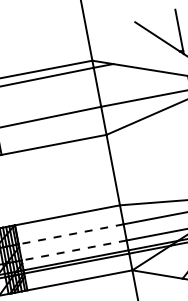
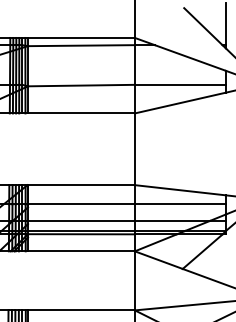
line: (70, 234) -> (80, 204), dashed -> solid
line: (73, 250) -> (80, 220), dashed -> solid

